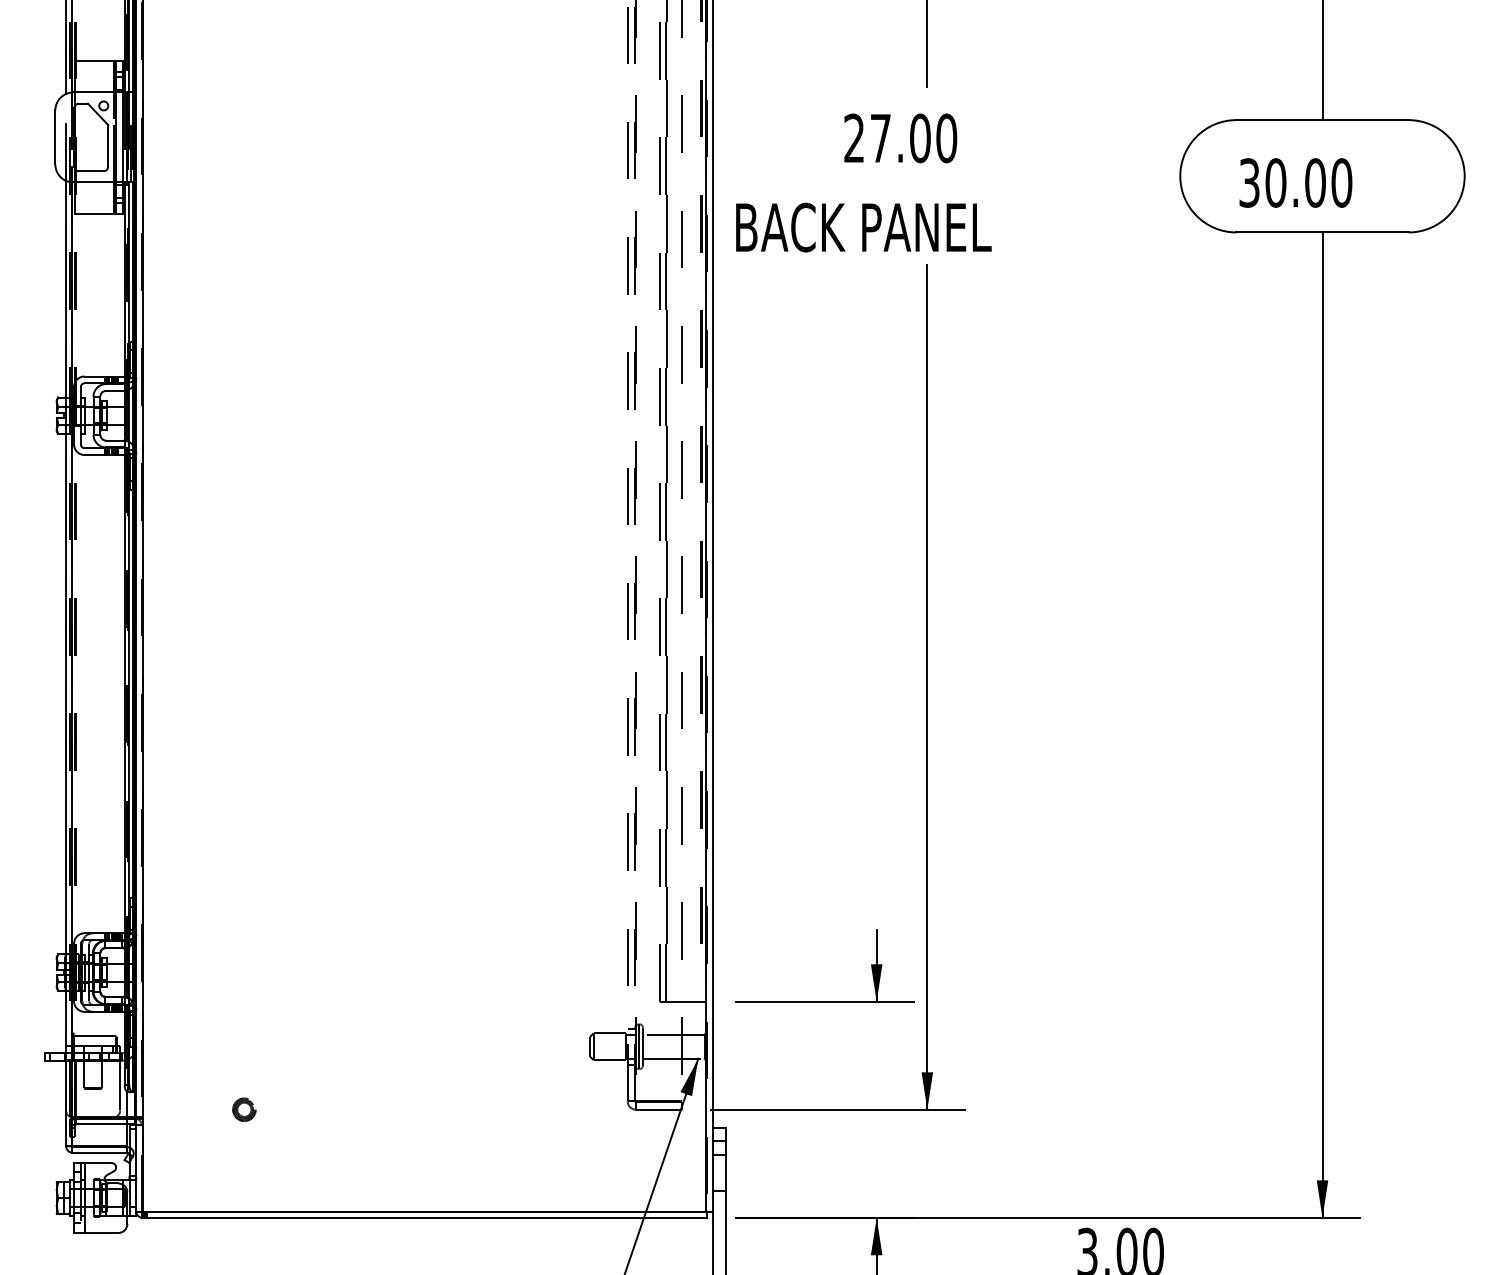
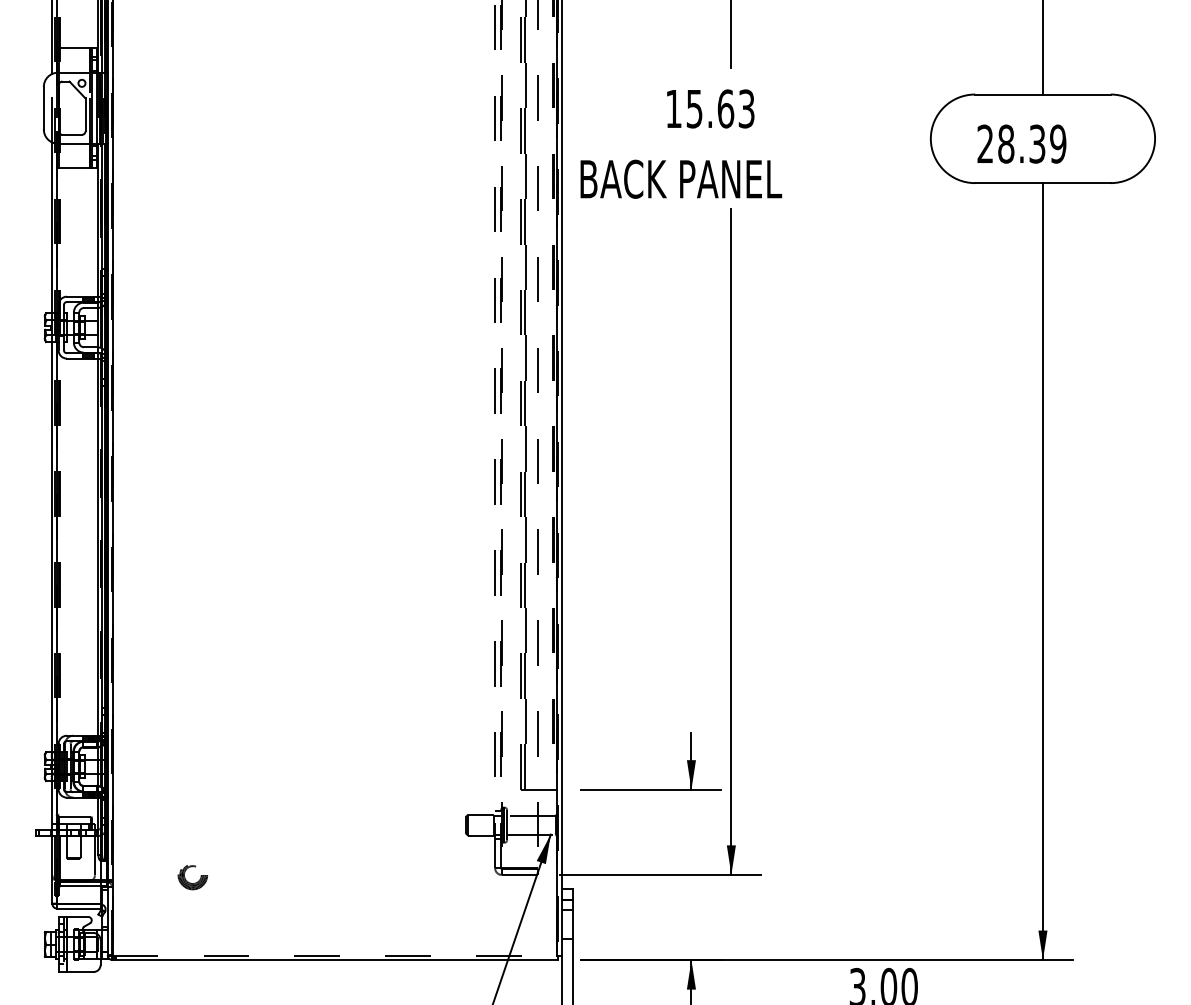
text: (900, 138) -> (710, 109), 27.00 -> 15.63
text: (1295, 182) -> (1021, 143), 30.00 -> 28.39
part: (244, 1109) -> (192, 874), size x1.6
line: (424, 1212) -> (334, 955), solid -> dashed

